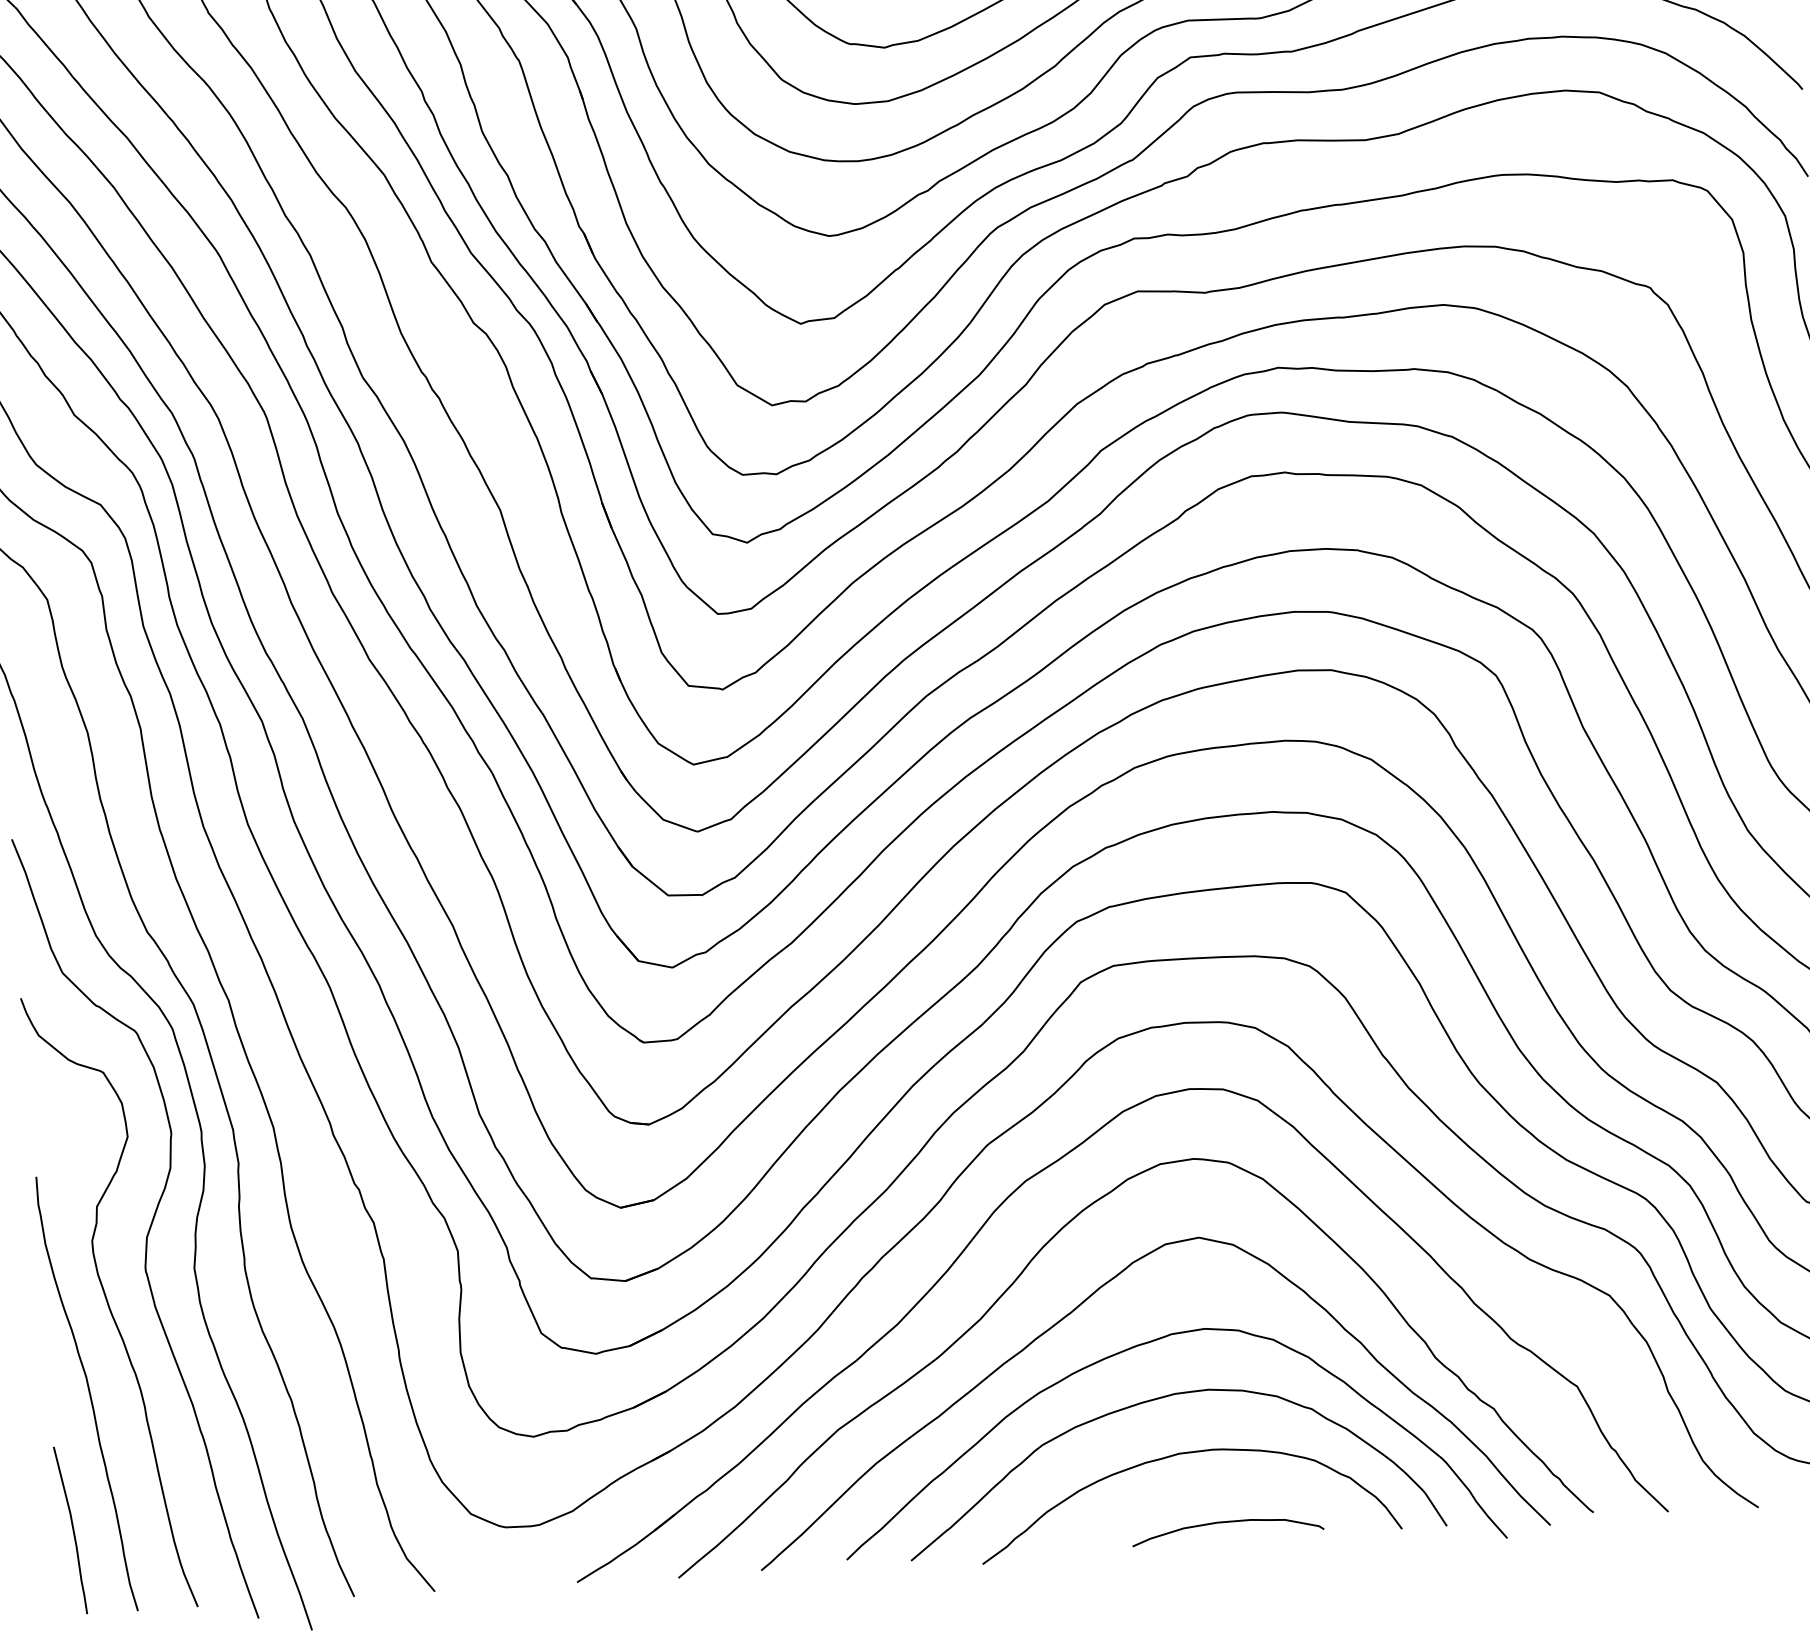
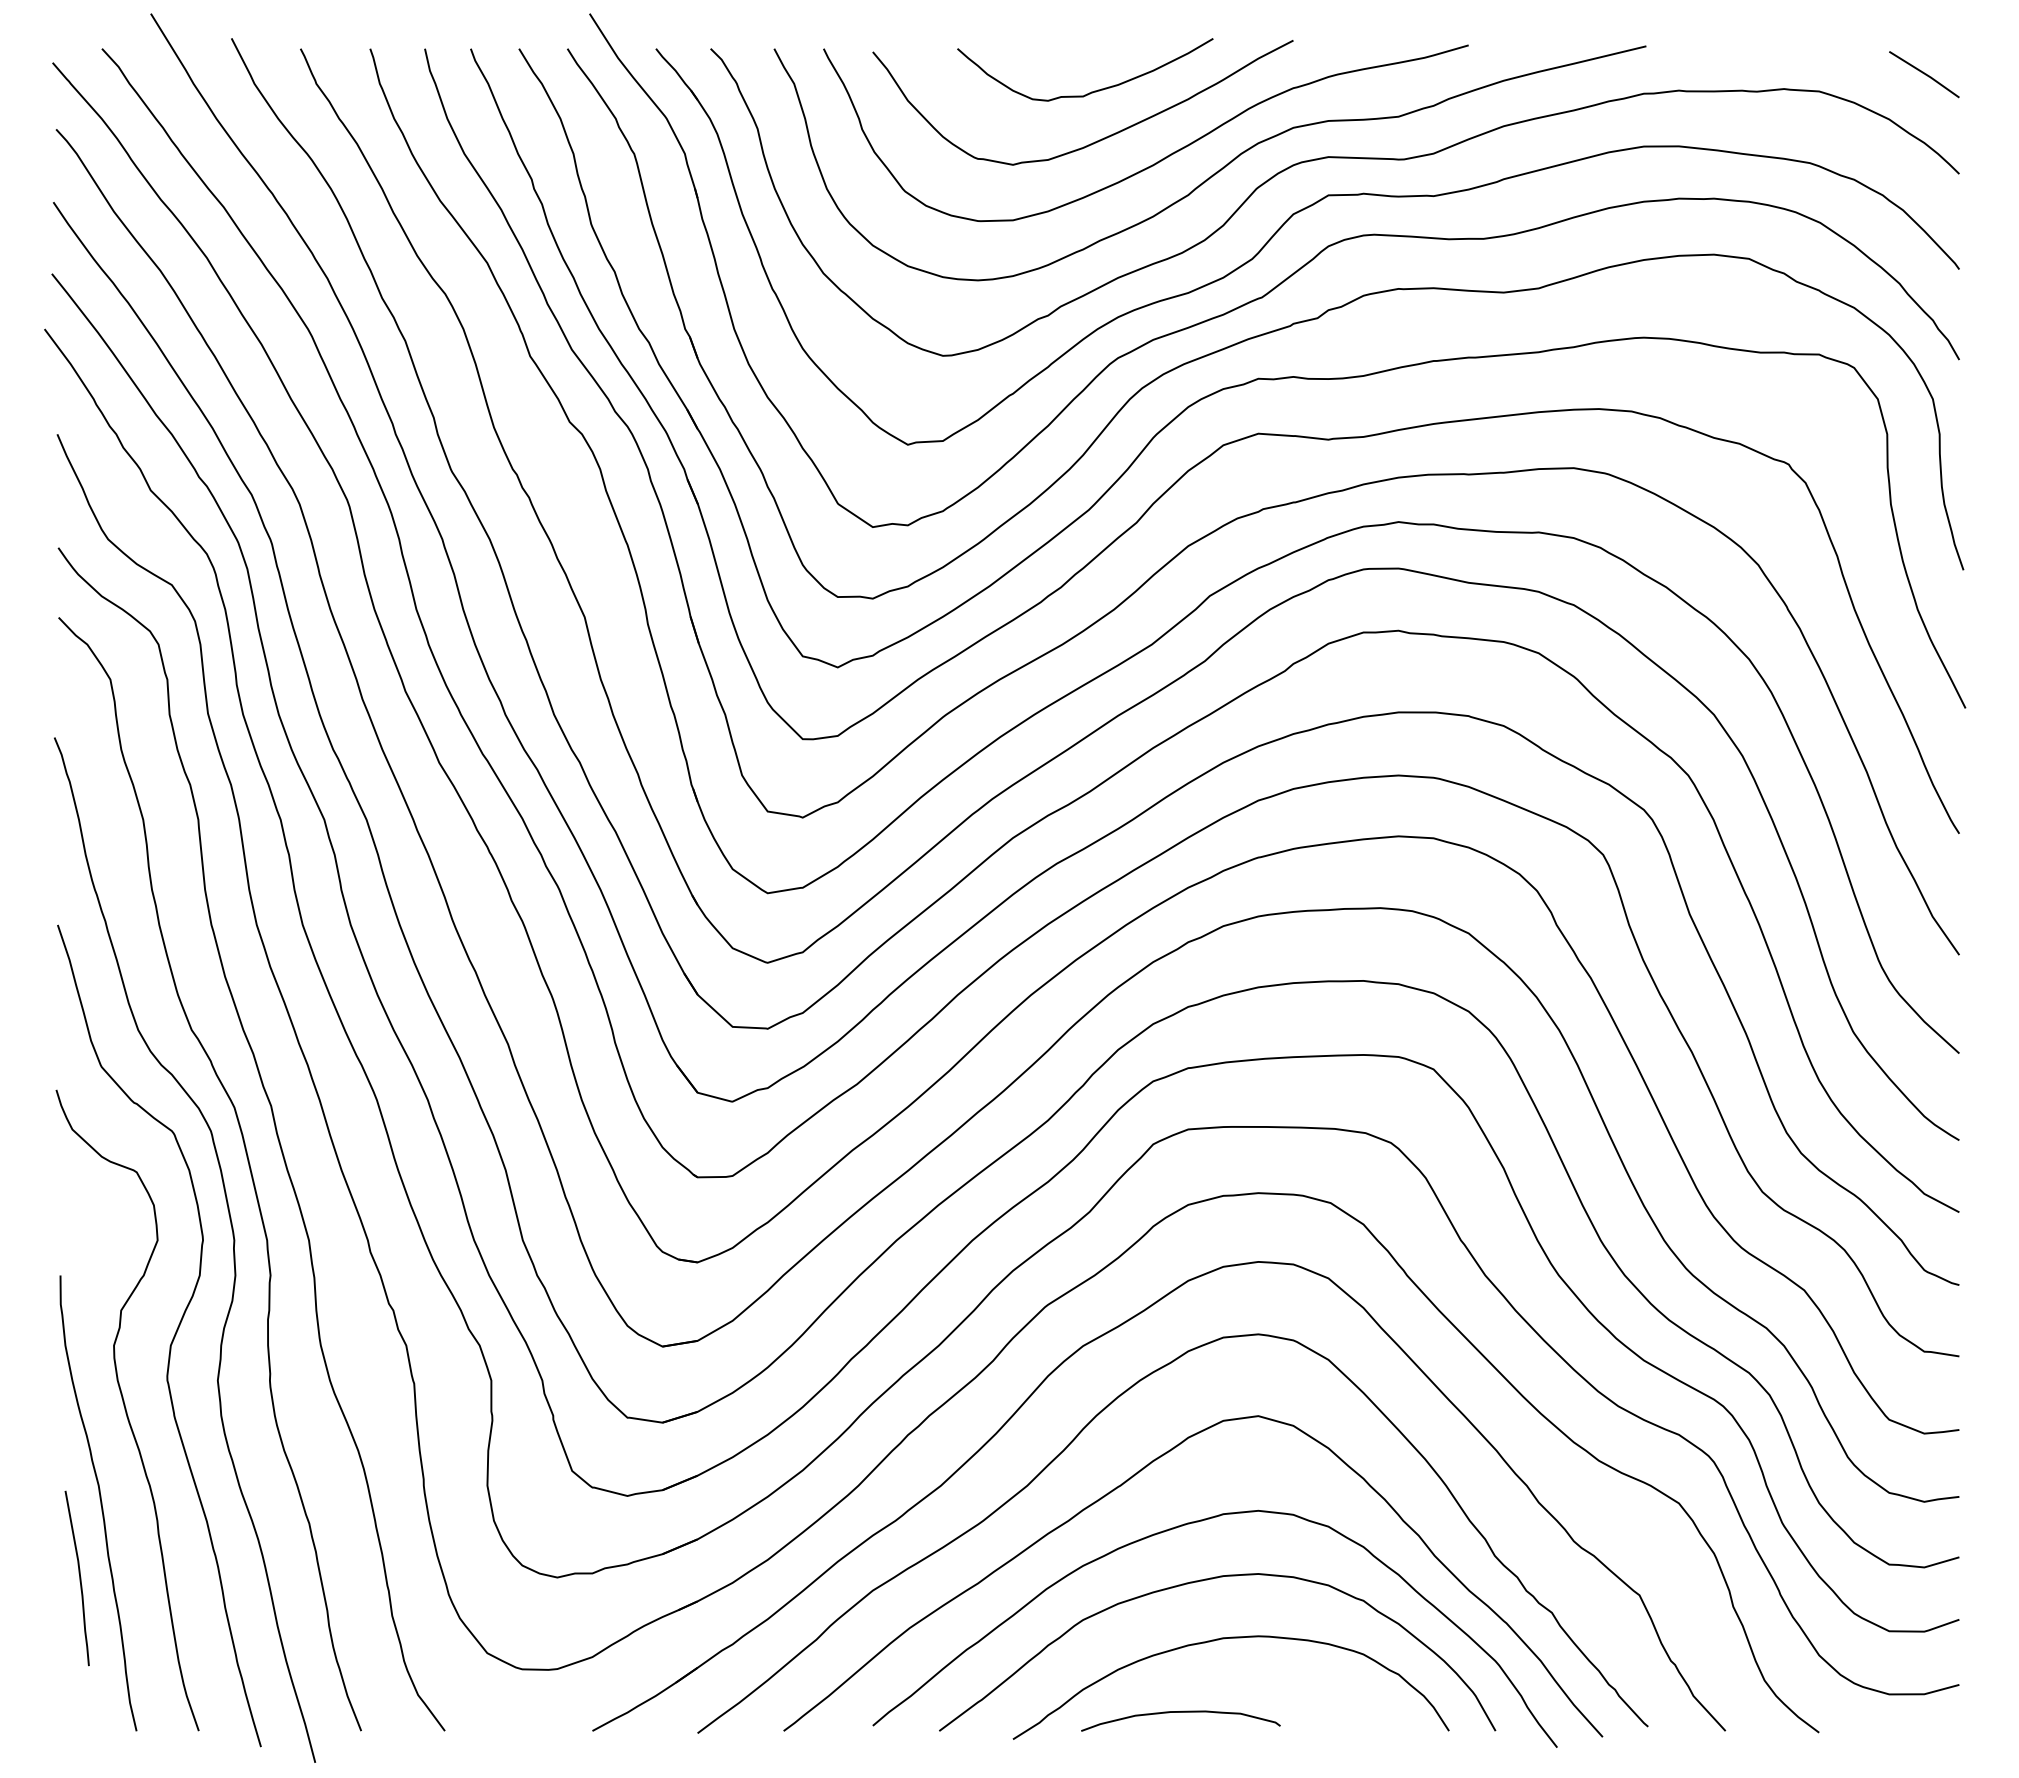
curve: (1227, 1522) -> (1180, 1712), moved
curve: (72, 1530) -> (79, 1578), moved

